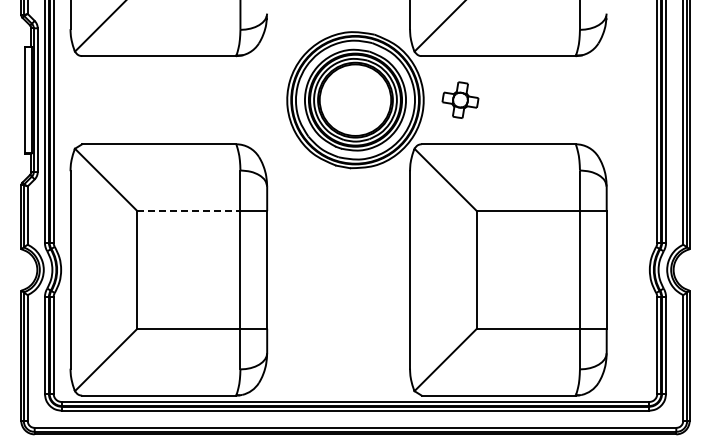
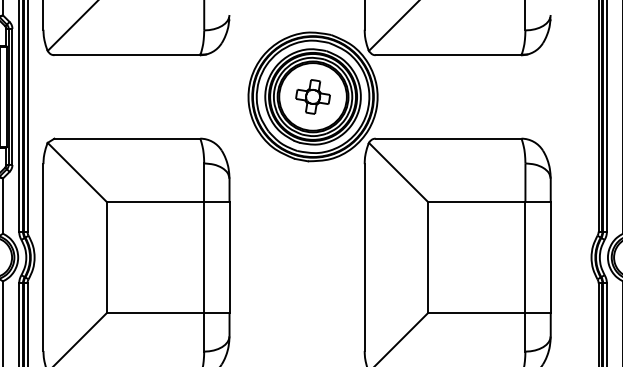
part: (460, 99) -> (313, 96), moved
line: (188, 211) -> (155, 202), dashed -> solid

